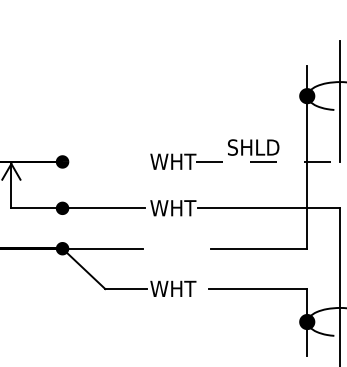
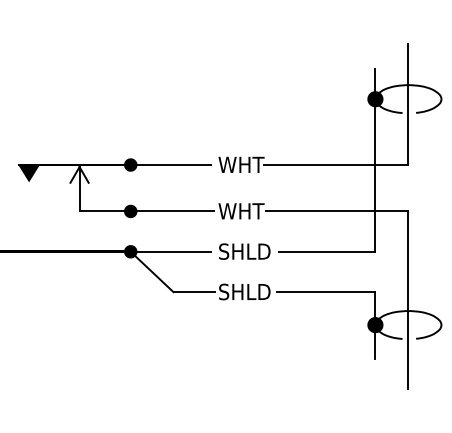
text: (253, 147) -> (244, 251), moved
line: (102, 162) -> (170, 165), added
line: (268, 162) -> (336, 165), dashed -> solid
text: (176, 288) -> (244, 291), WHT -> SHLD

